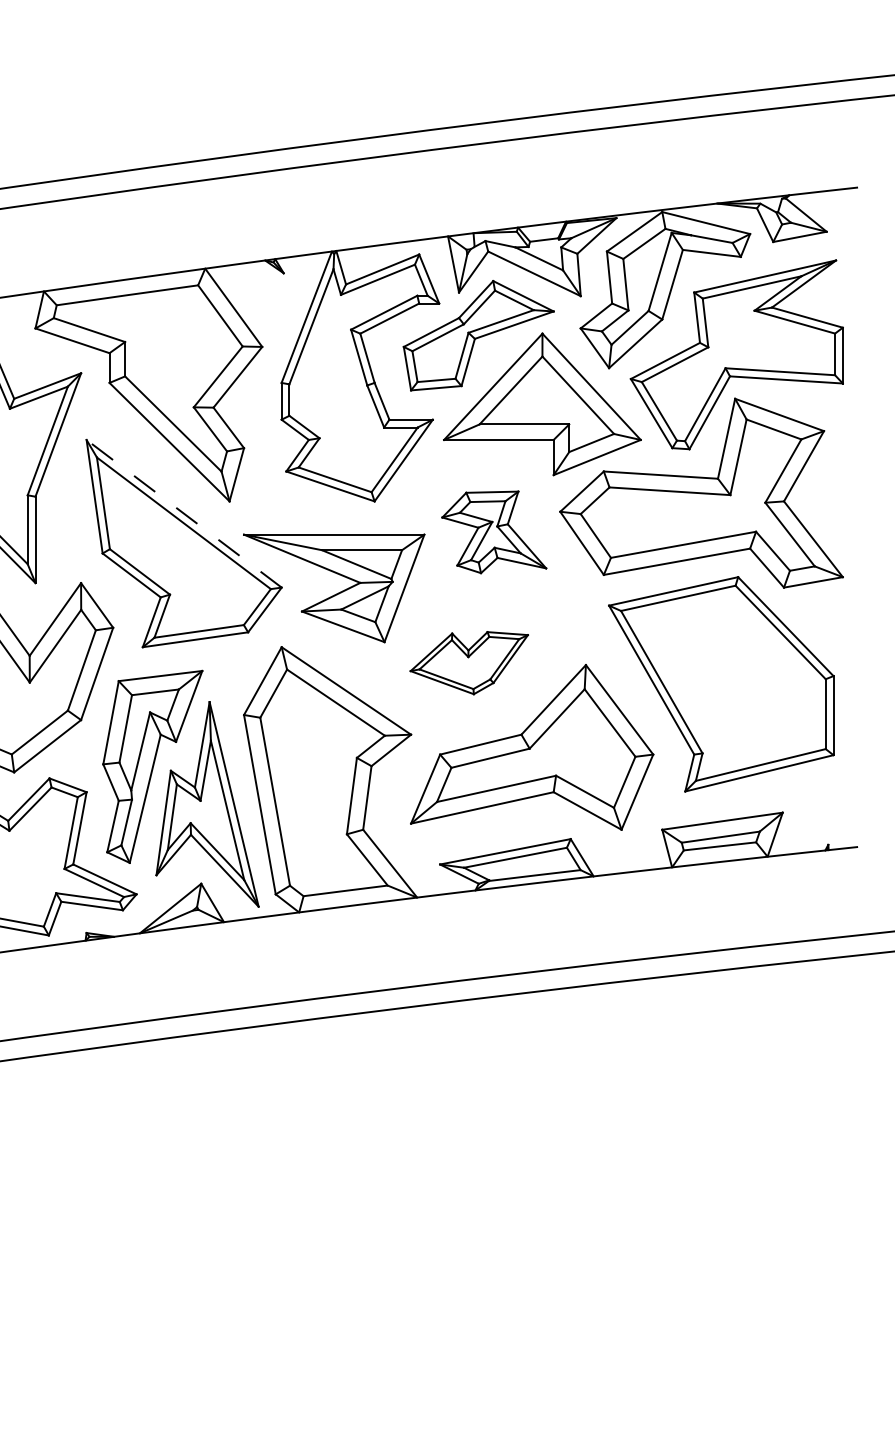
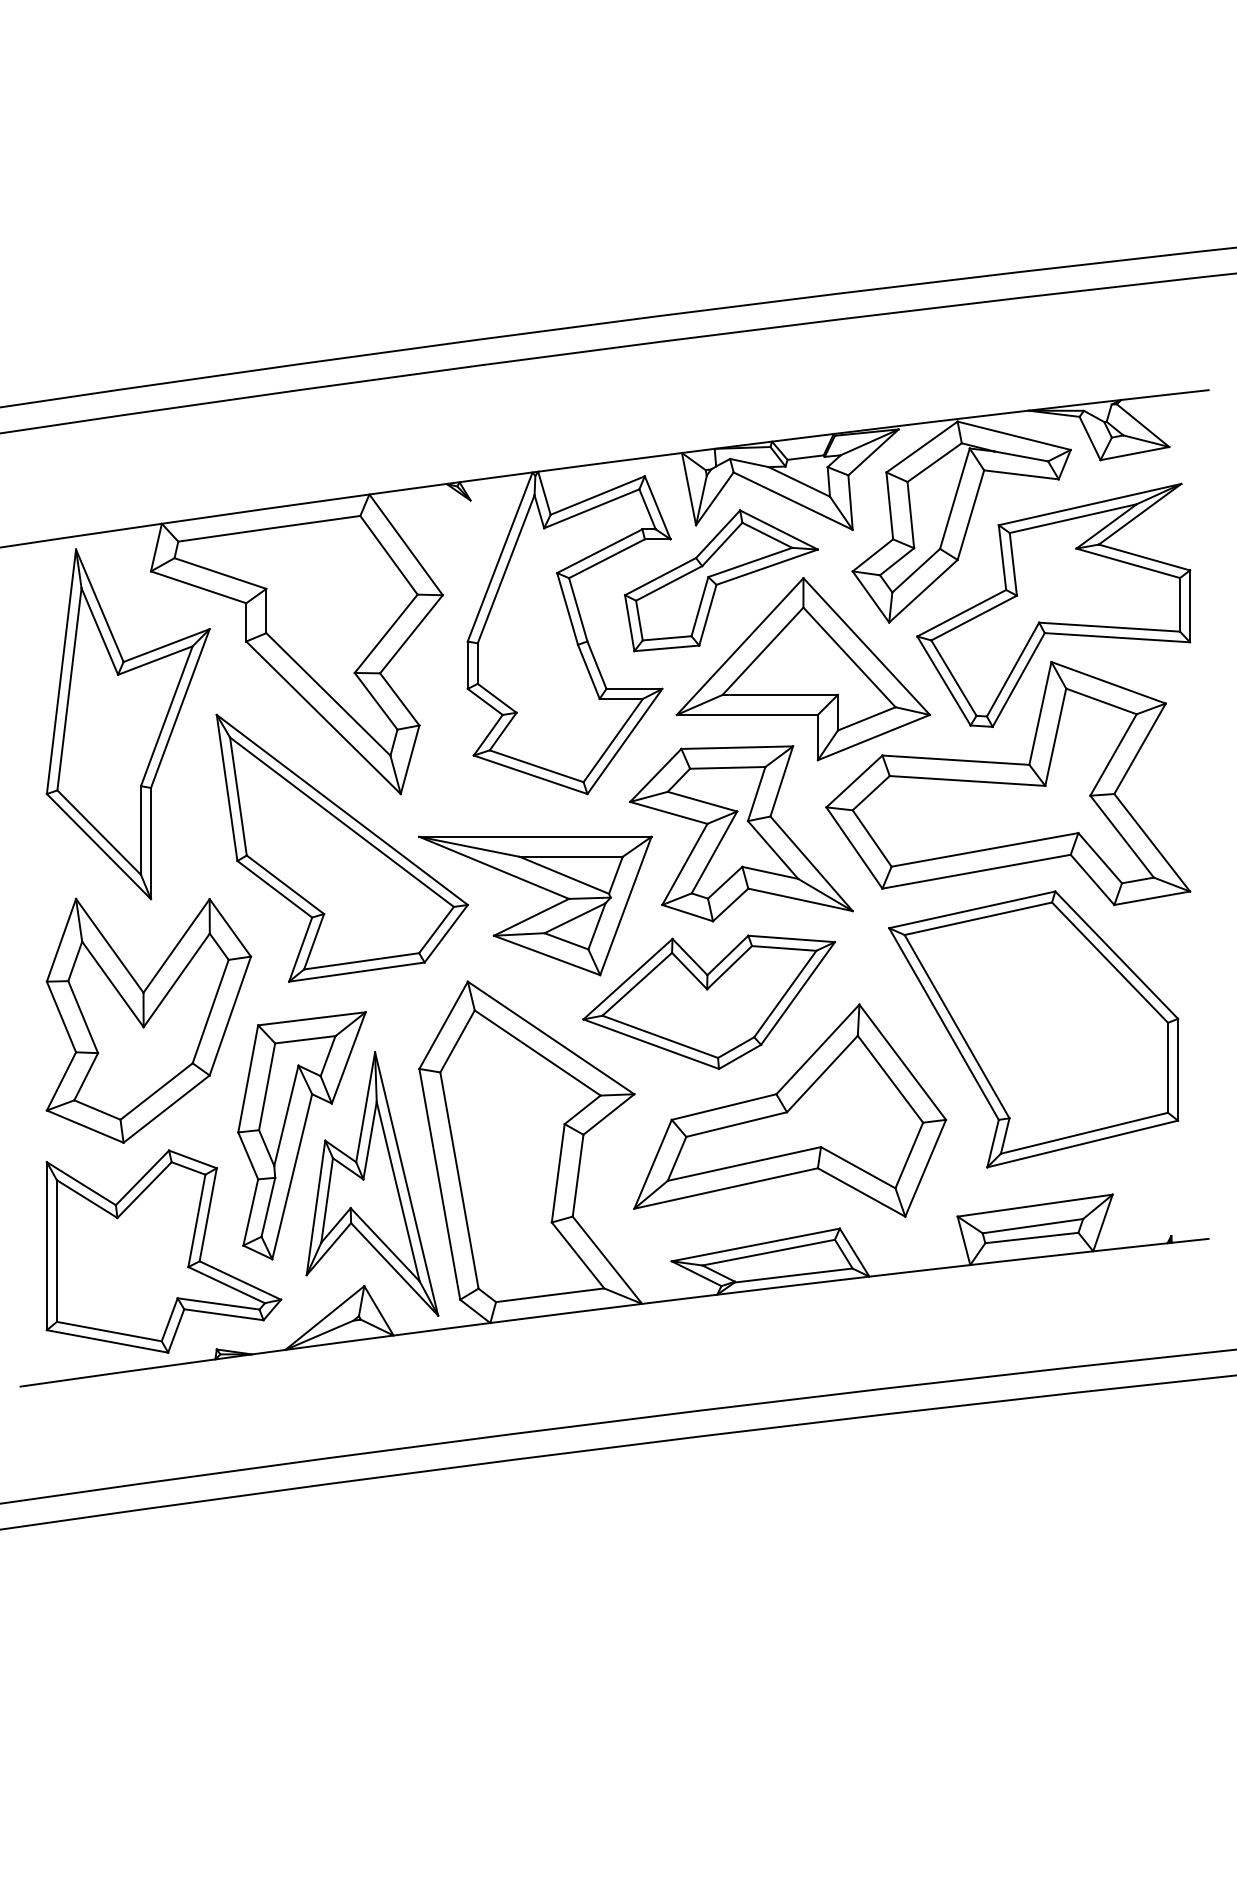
line: (183, 513) -> (341, 809), dashed -> solid
part: (494, 532) -> (741, 833), size x1.67
part: (469, 662) -> (709, 1001), size x1.67

